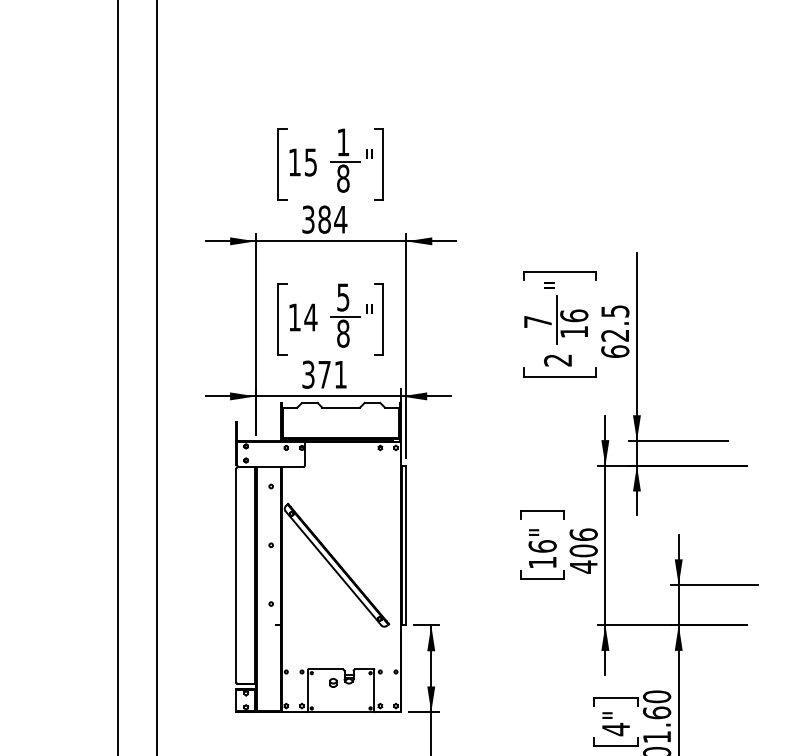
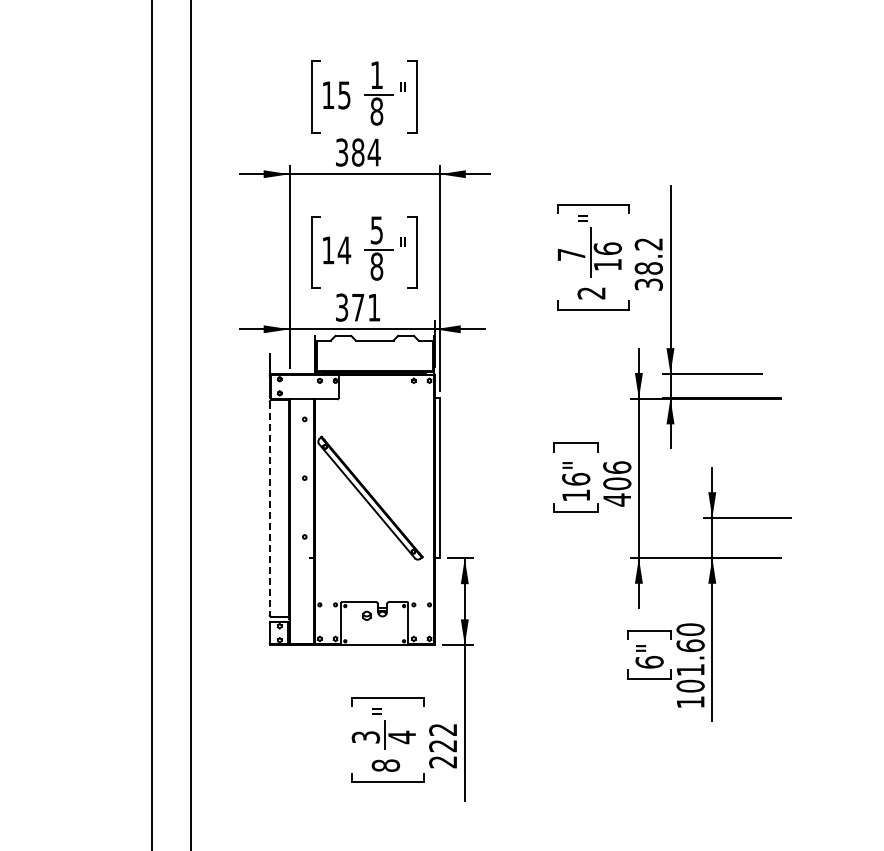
text: (614, 331) -> (648, 264), 62.5 -> 38.2
line: (235, 575) -> (269, 508), solid -> dashed
text: (615, 729) -> (649, 662), 4" -> 6"

